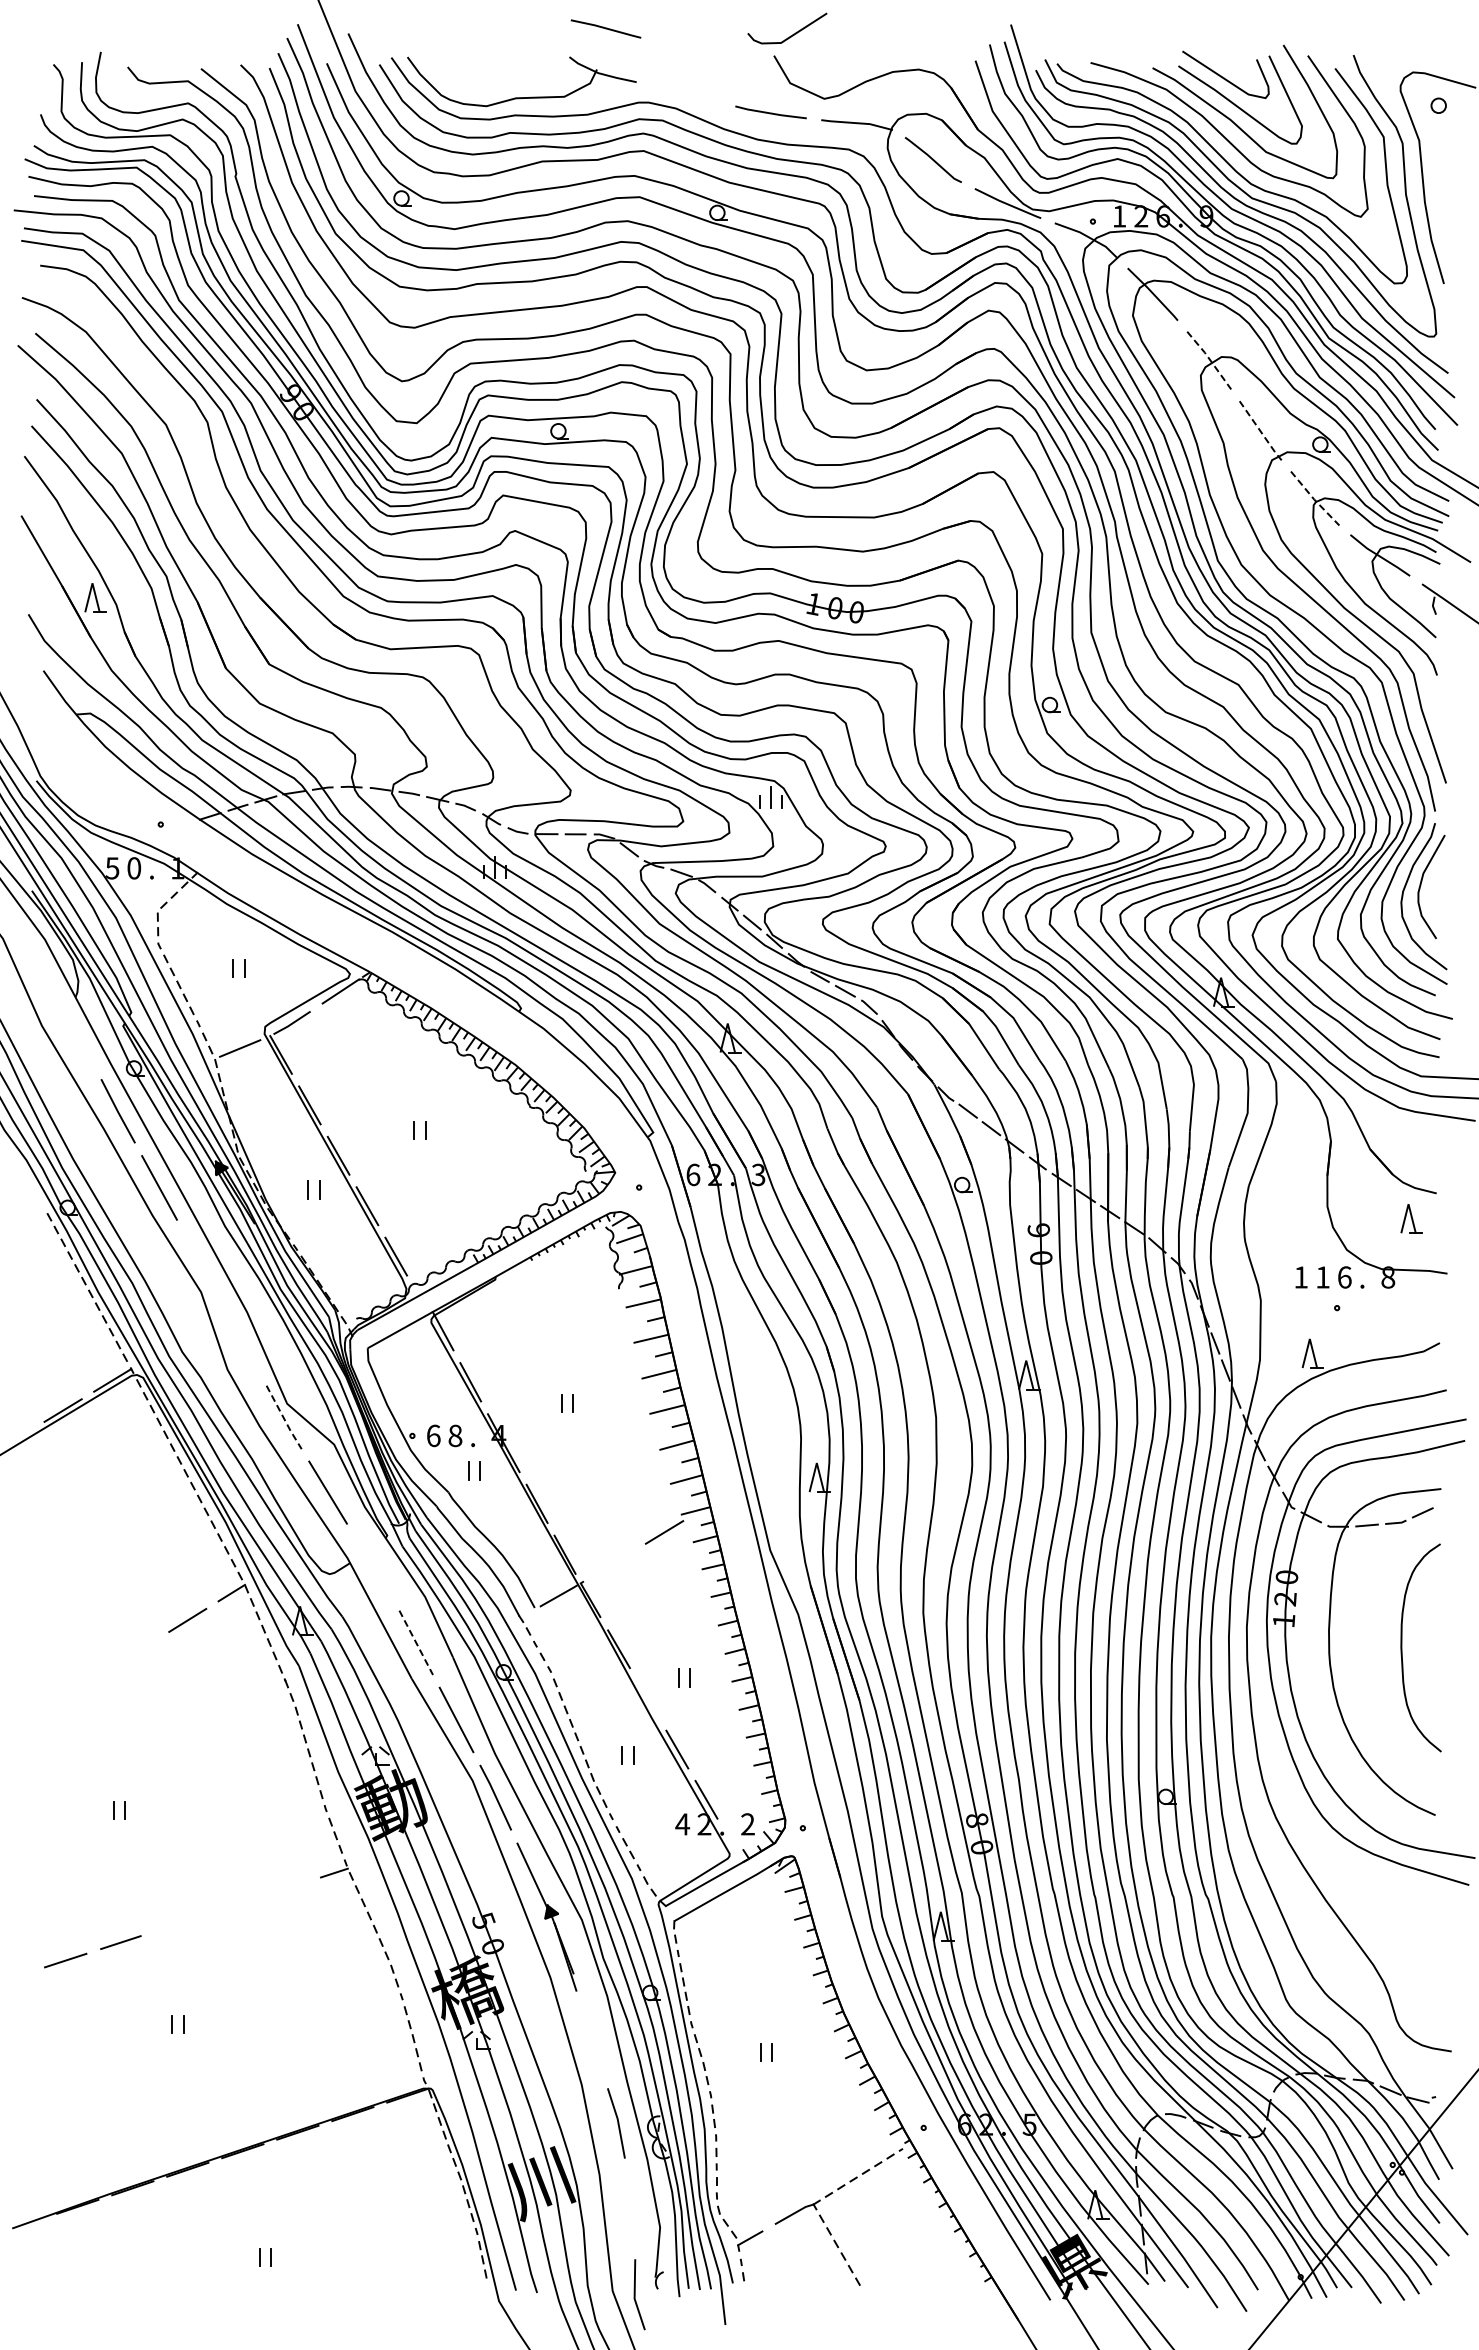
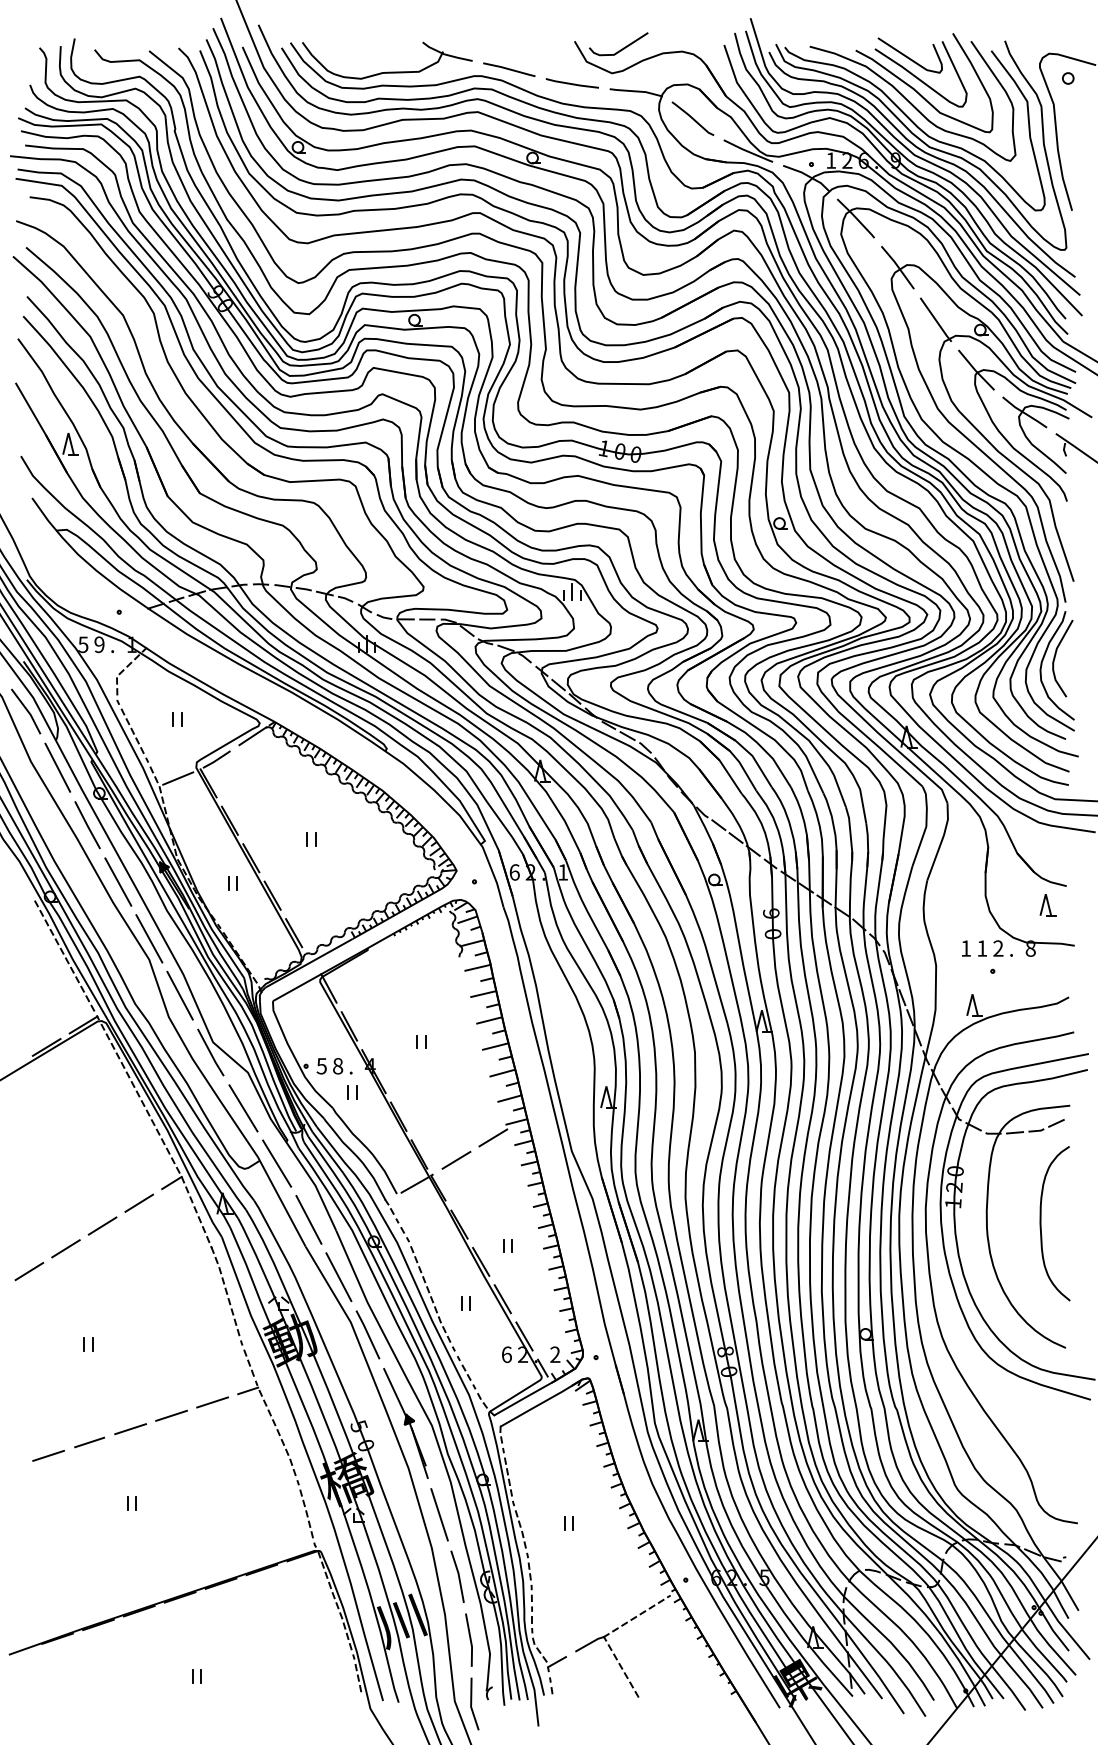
line: (605, 28) -> (508, 69), moved
line: (790, 35) -> (621, 49), moved
line: (1210, 359) -> (898, 266), dashed -> solid
line: (1261, 432) -> (936, 321), dashed -> solid
line: (1314, 499) -> (975, 370), dashed -> solid
text: (134, 868) -> (99, 644), 0 -> 9
line: (35, 956) -> (26, 710), added
line: (77, 1033) -> (57, 767), added
text: (758, 1174) -> (563, 872), 3 -> 1
line: (200, 1264) -> (148, 938), added
text: (1344, 1277) -> (998, 948), 6 -> 2
line: (242, 1340) -> (179, 995), added
line: (283, 1418) -> (210, 1053), dashed -> solid
text: (433, 1435) -> (321, 1065), 6 -> 5
line: (614, 1562) -> (456, 1160), added
line: (373, 1567) -> (277, 1163), added
line: (416, 1643) -> (309, 1220), dashed -> solid
line: (137, 1650) -> (101, 1225), added
line: (88, 1681) -> (65, 1248), added
line: (648, 1699) -> (481, 1261), added
line: (39, 1711) -> (29, 1270), added
text: (682, 1824) -> (506, 1354), 4 -> 6
line: (730, 1842) -> (542, 1368), added
line: (286, 1888) -> (212, 1402), added
line: (230, 1906) -> (171, 1415), added
line: (175, 1924) -> (130, 1429), added
line: (592, 2039) -> (439, 1514), added
line: (633, 2208) -> (470, 1639), added

